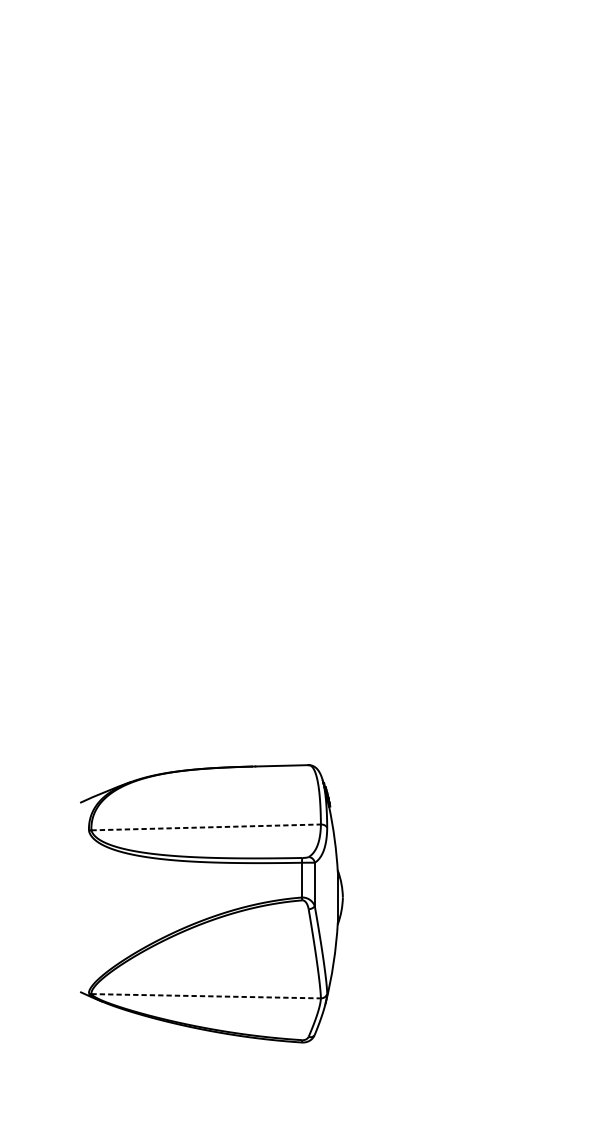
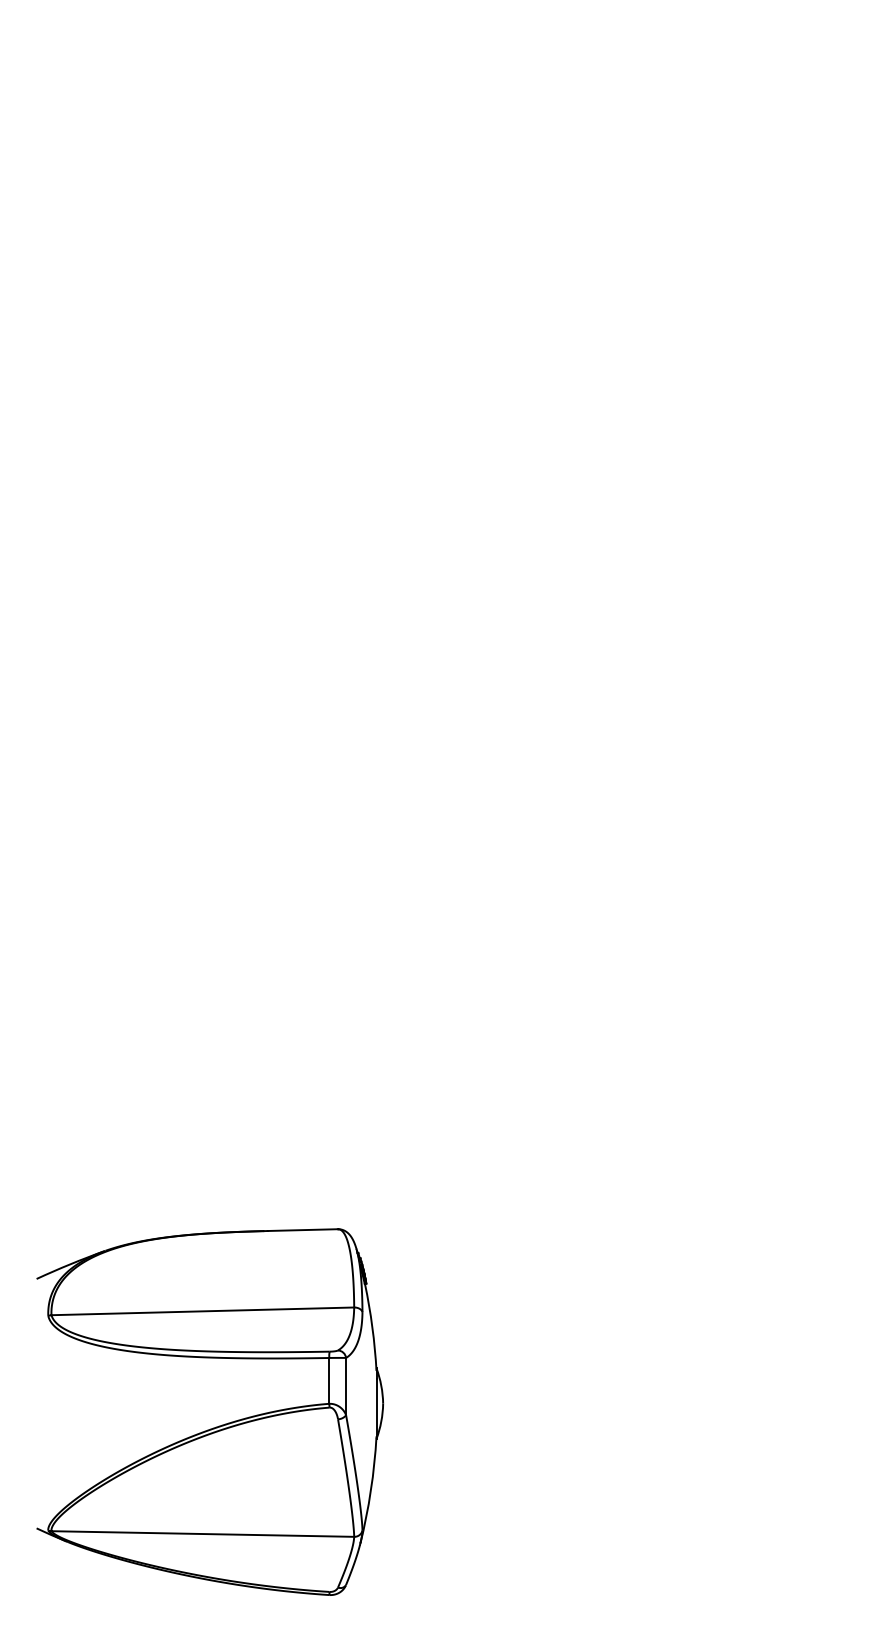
line: (206, 827) -> (203, 1311), dashed -> solid
line: (206, 996) -> (203, 1534), dashed -> solid

